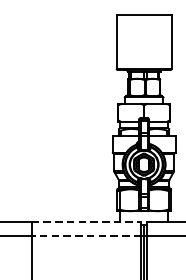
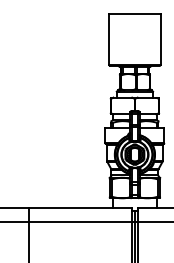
line: (87, 222) -> (81, 208), dashed -> solid
line: (86, 235) -> (80, 221), dashed -> solid

